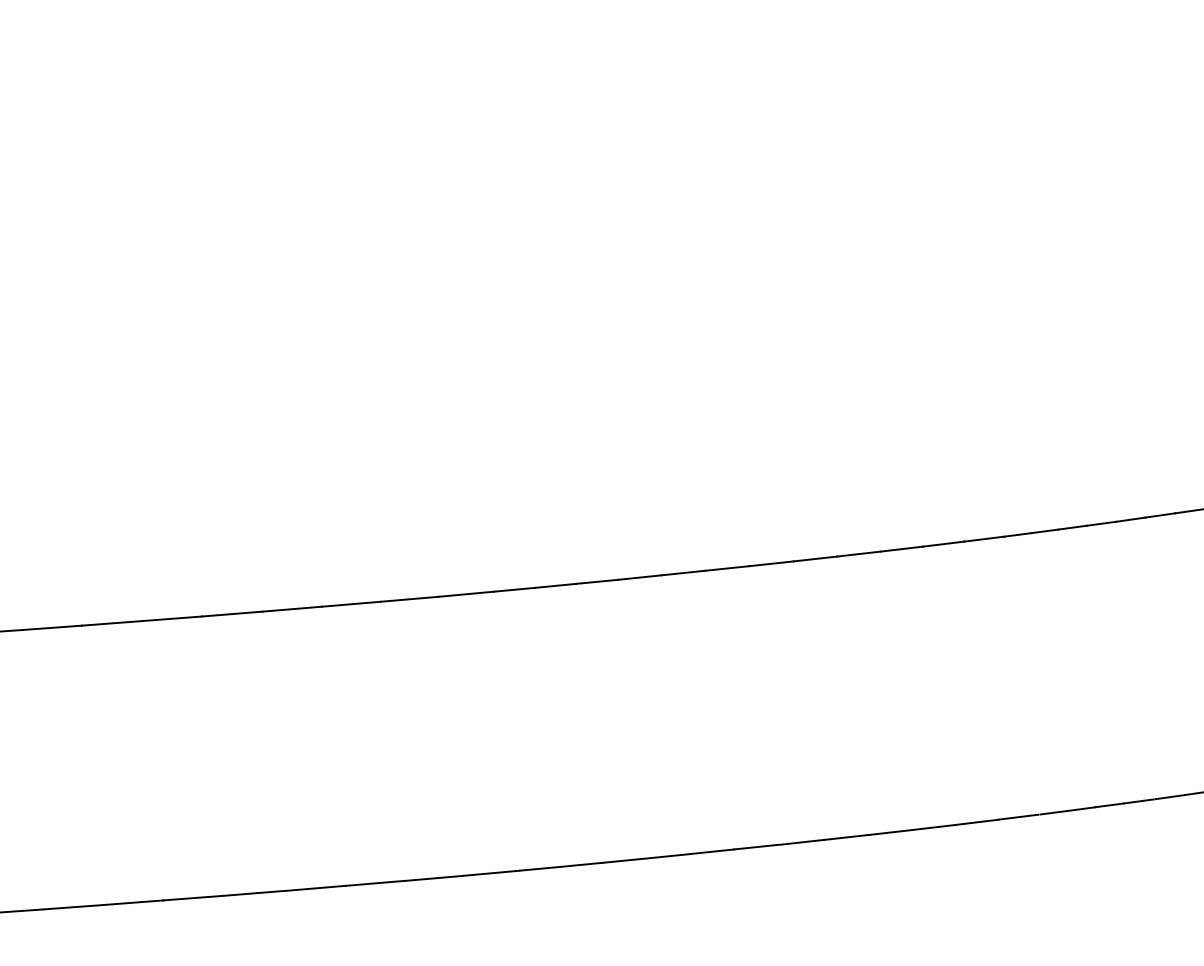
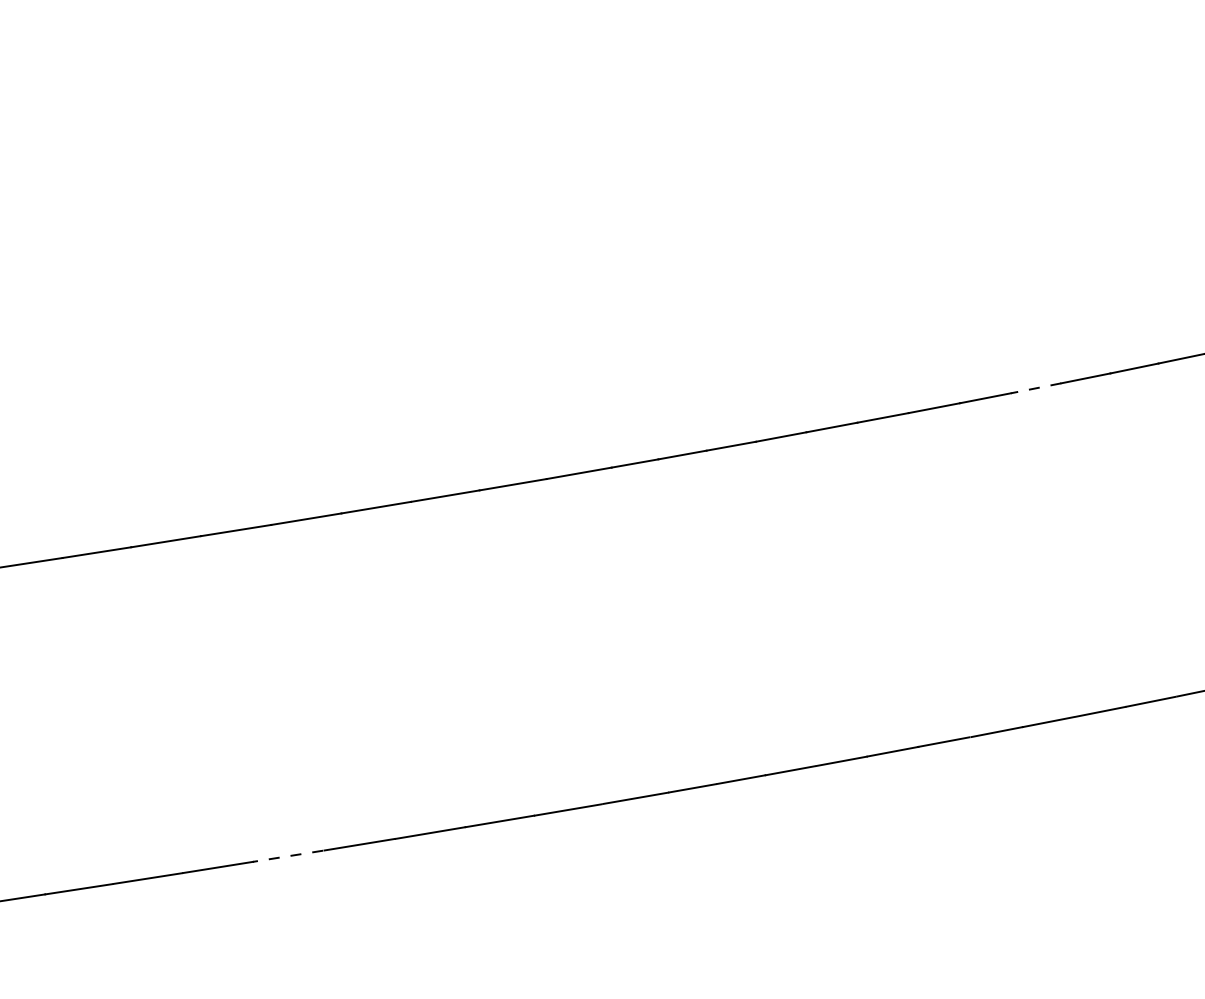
line: (858, 554) -> (1035, 388), solid -> dashed
line: (192, 898) -> (287, 856), solid -> dashed

